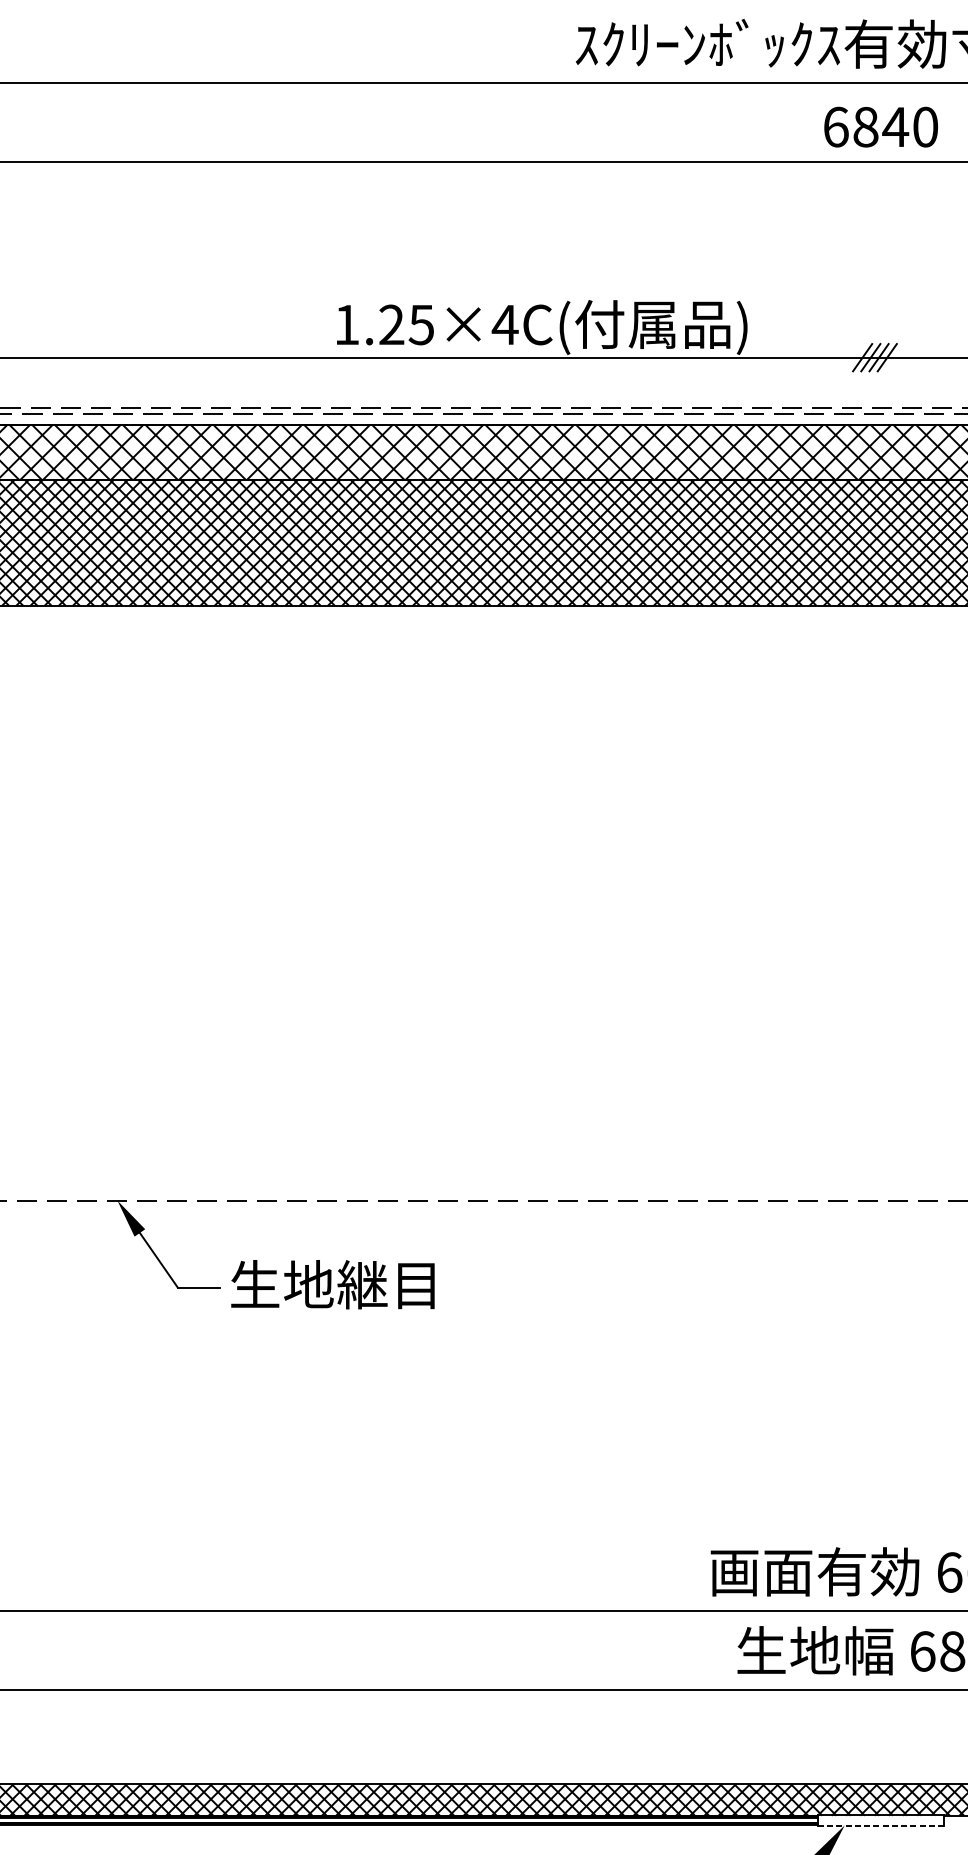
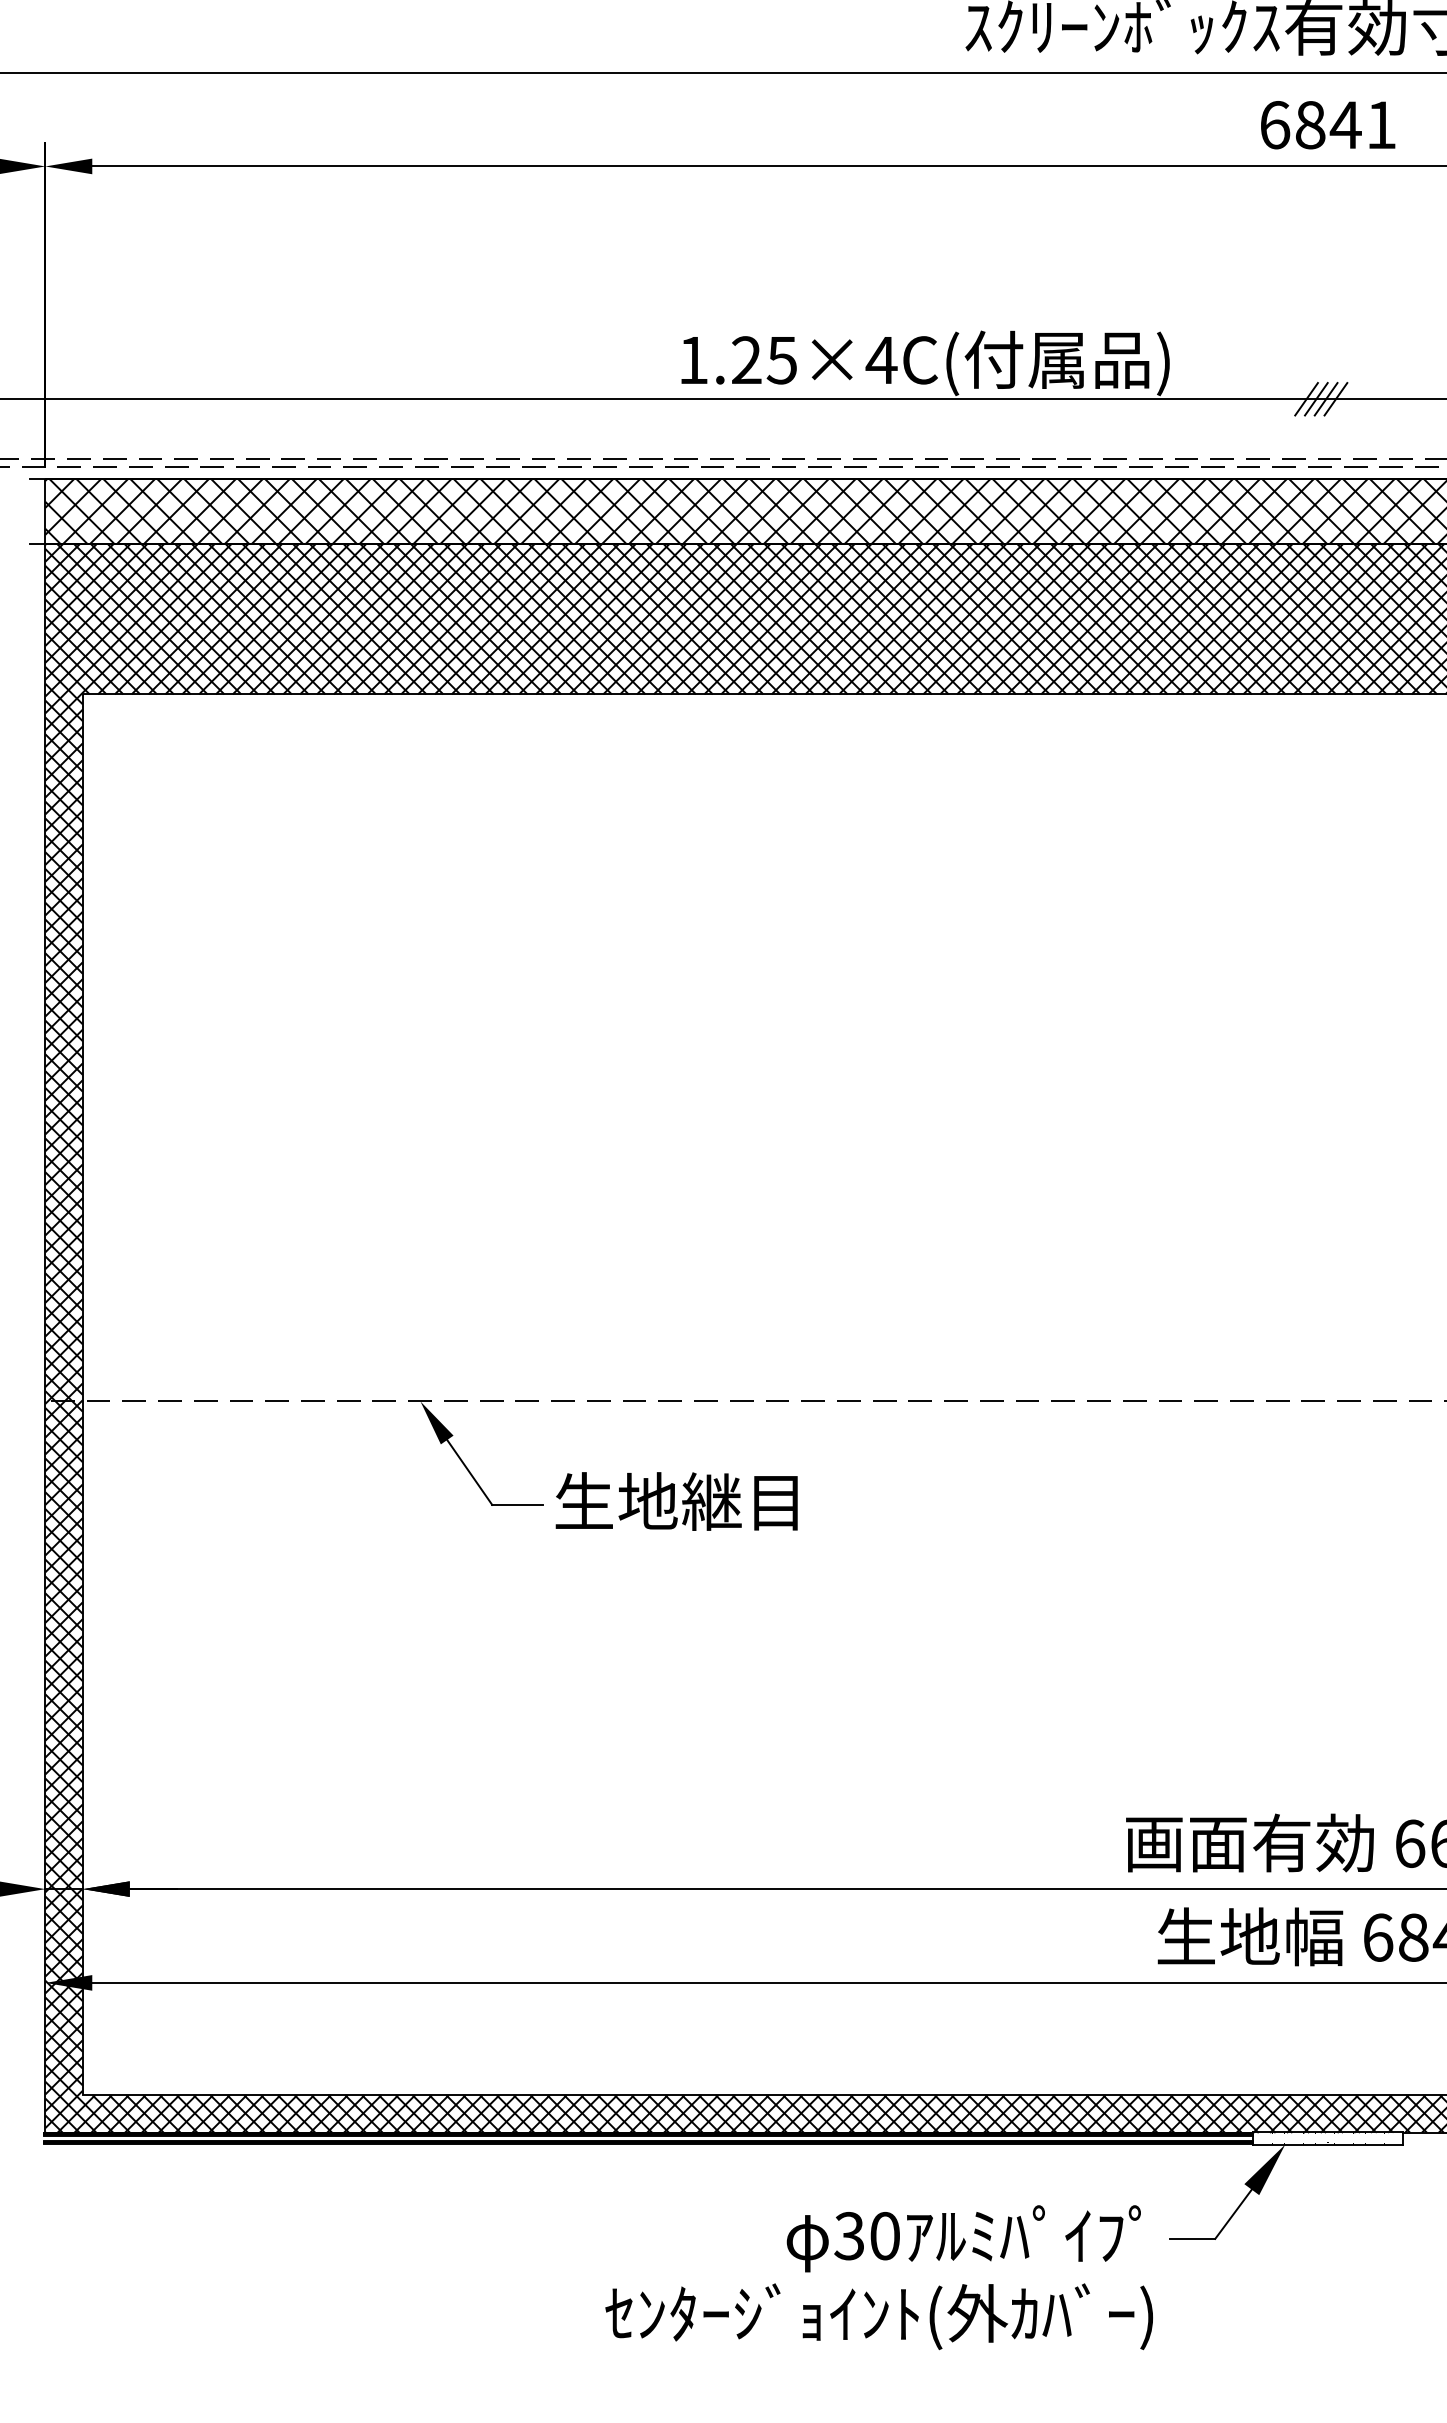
text: (925, 127) -> (1381, 125), 6840 -> 6841
line: (880, 1825) -> (1327, 2144), dashed -> solid

